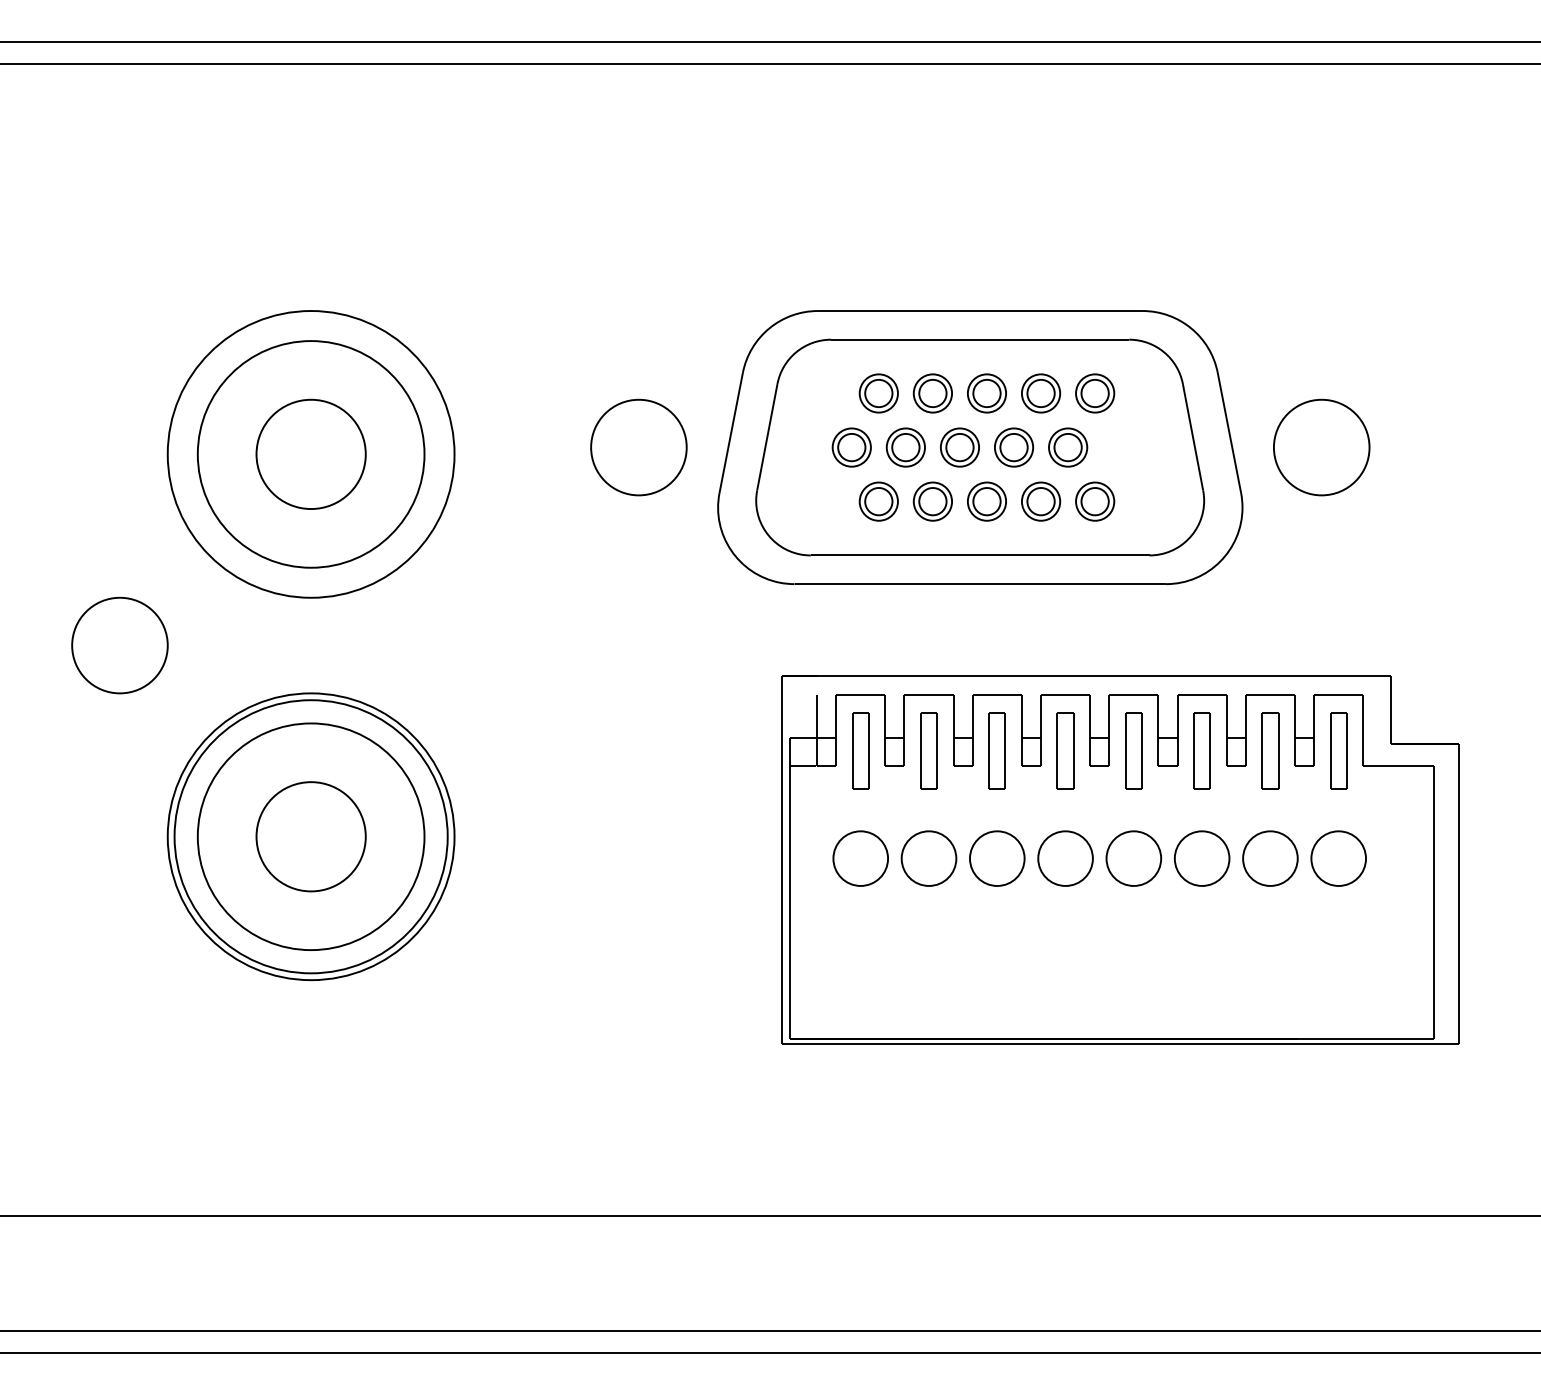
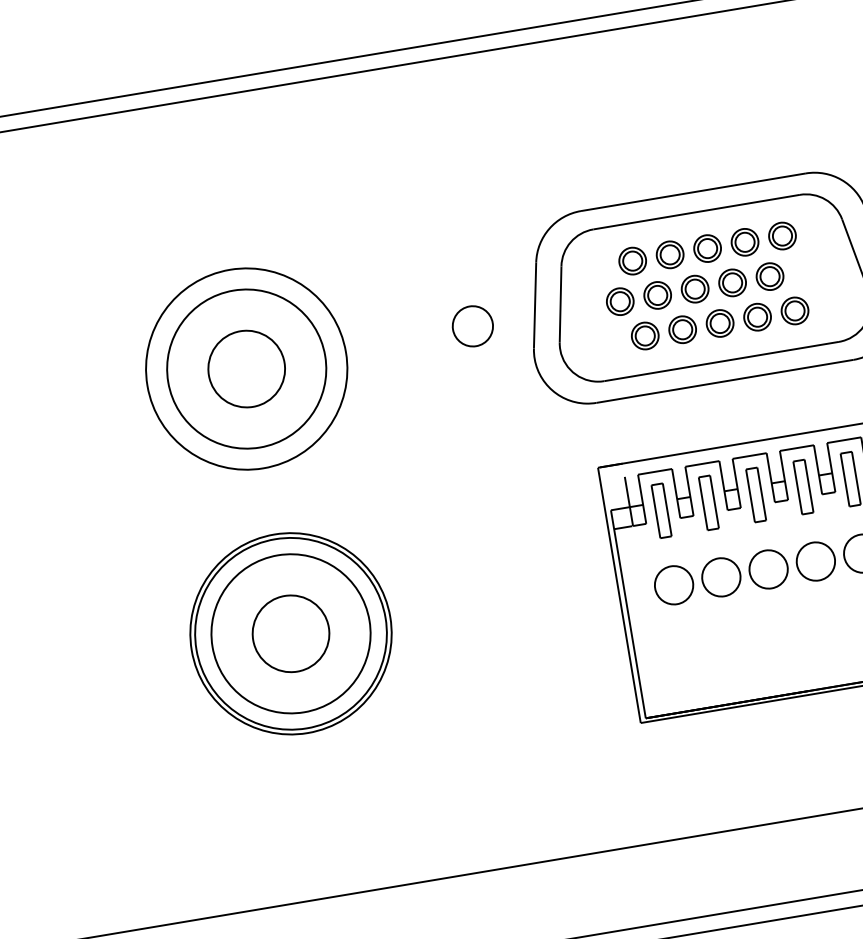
part: (638, 447) -> (472, 326), size x0.6
part: (119, 645) -> (136, 523), removed

